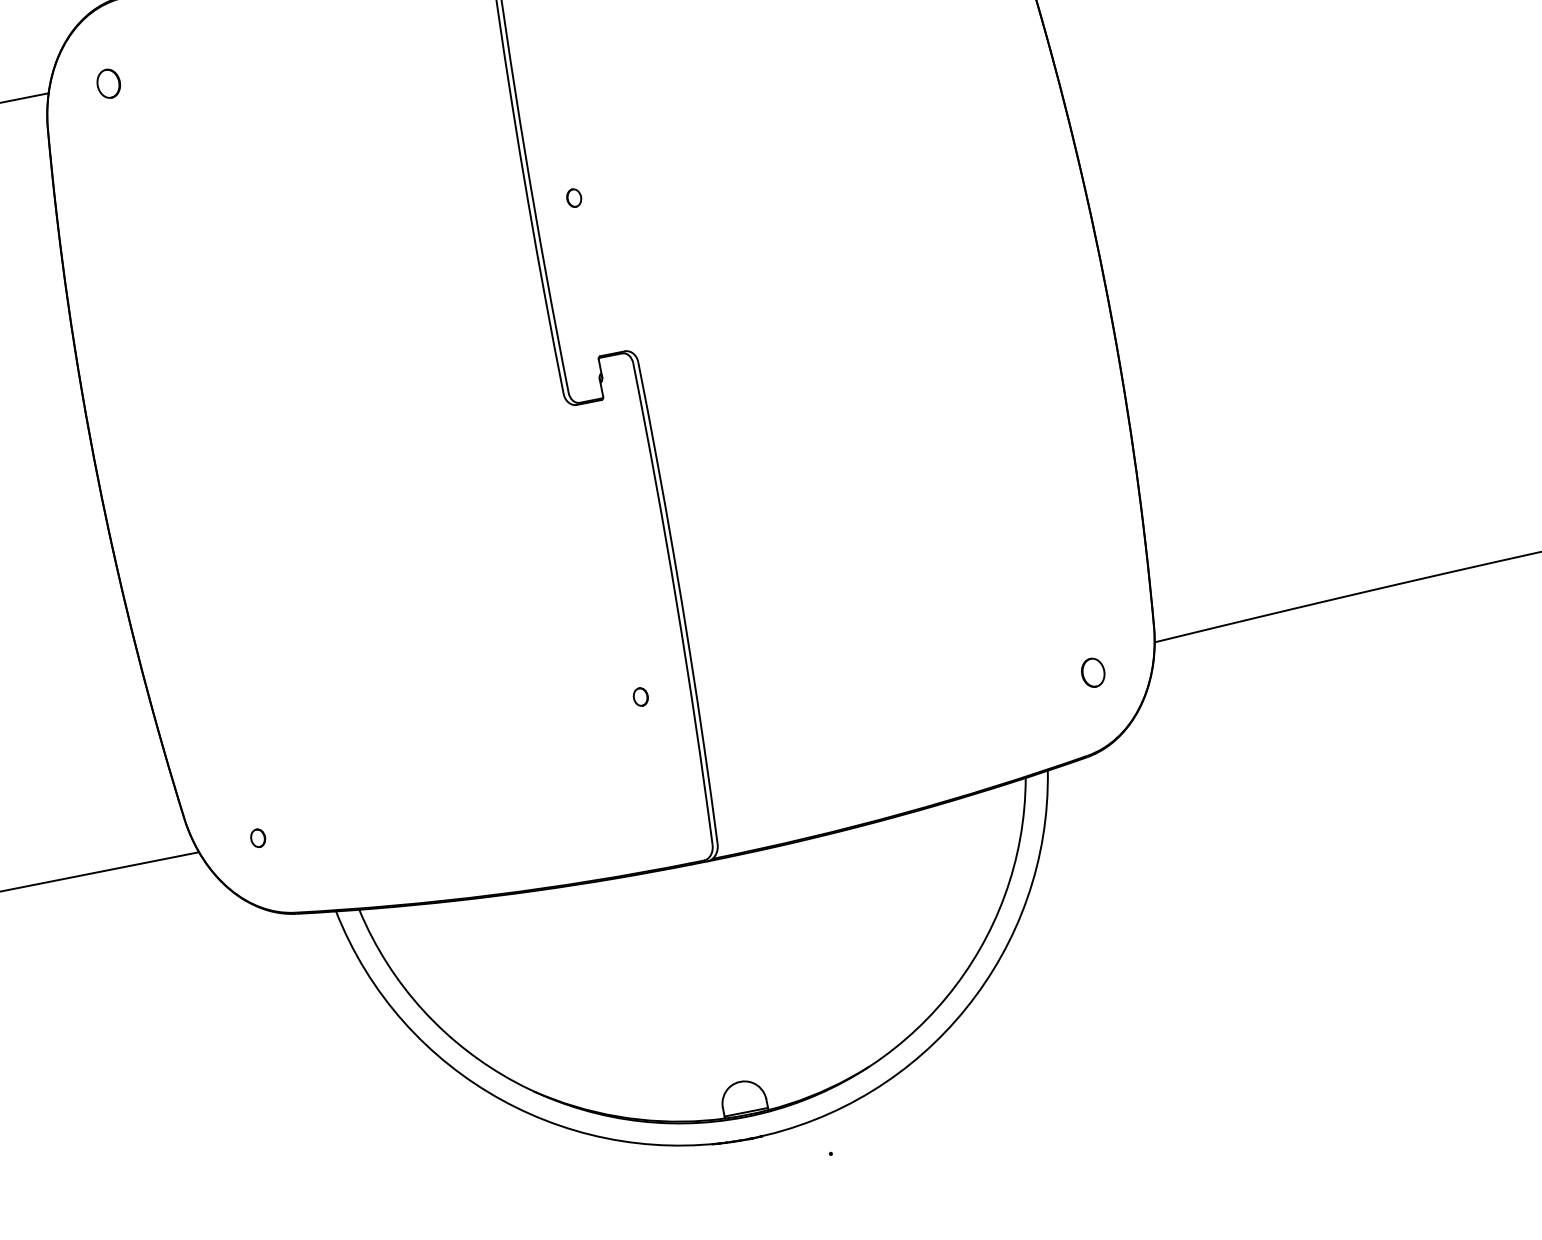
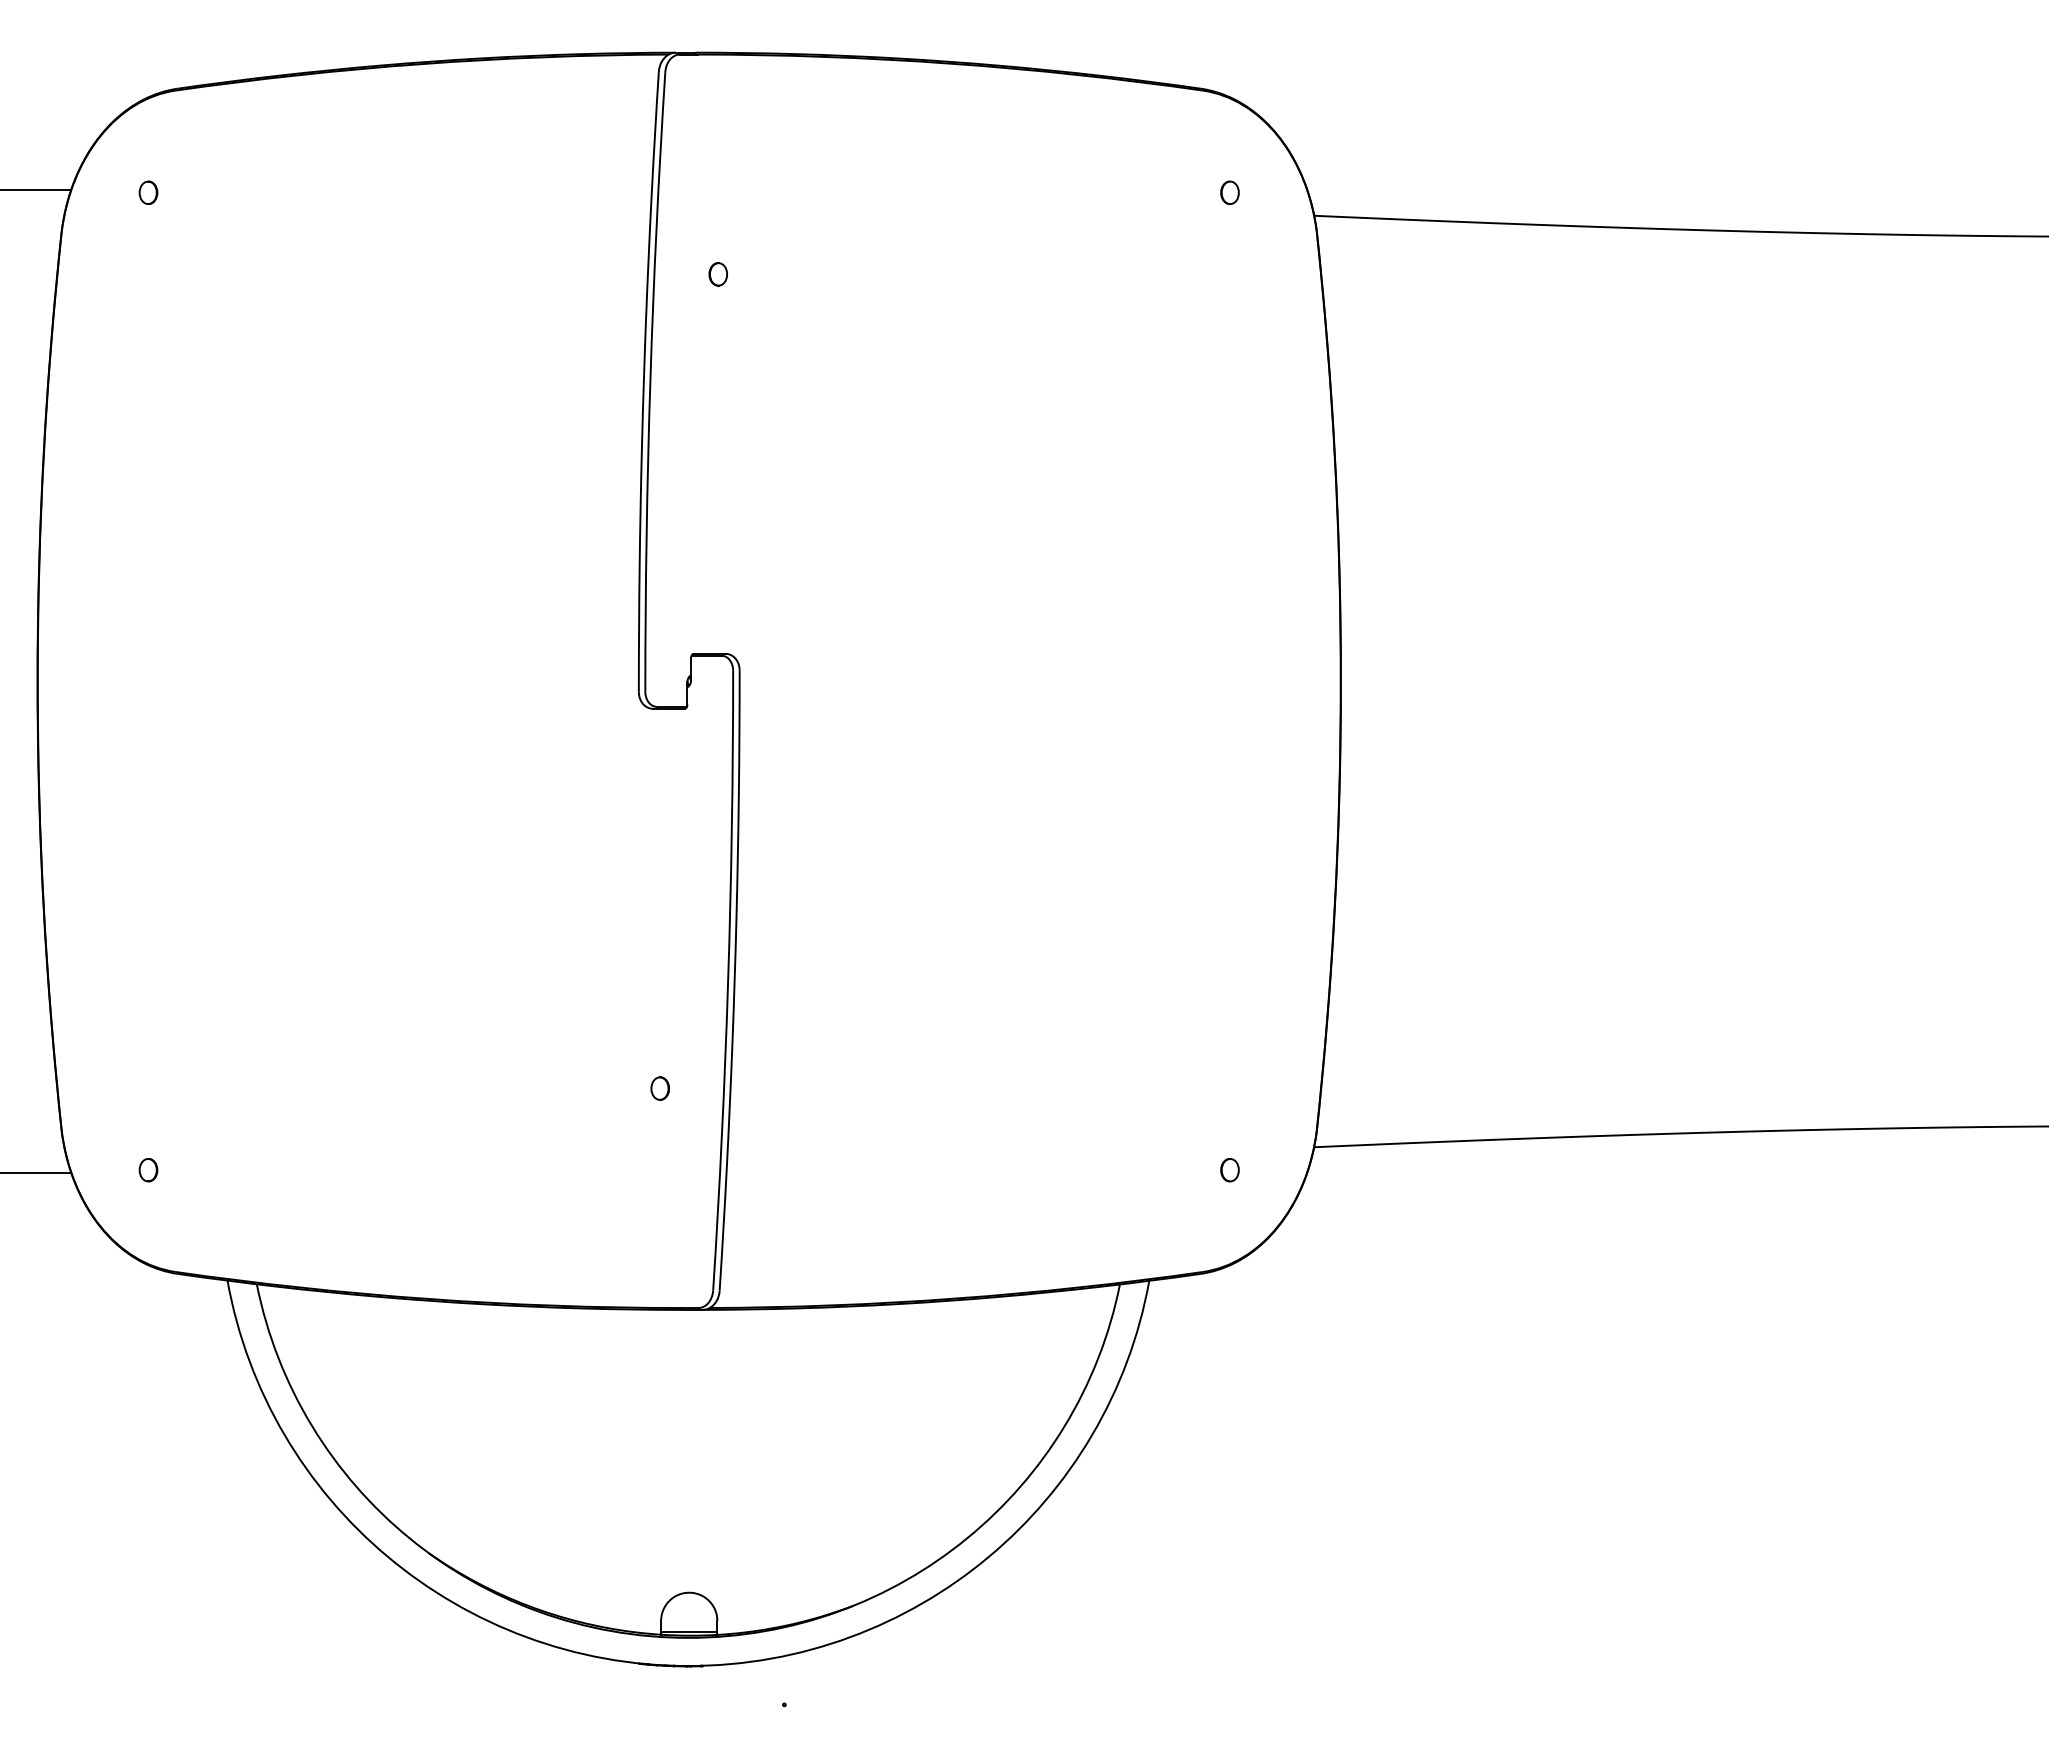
part: (108, 83) -> (148, 192), size x0.62
part: (573, 198) -> (717, 274), moved
part: (1092, 673) -> (1229, 1170), size x0.62

